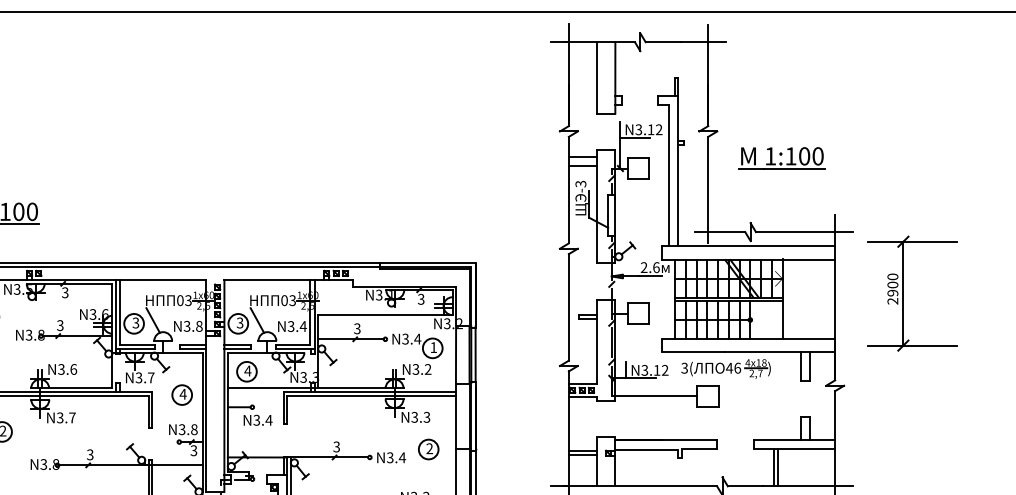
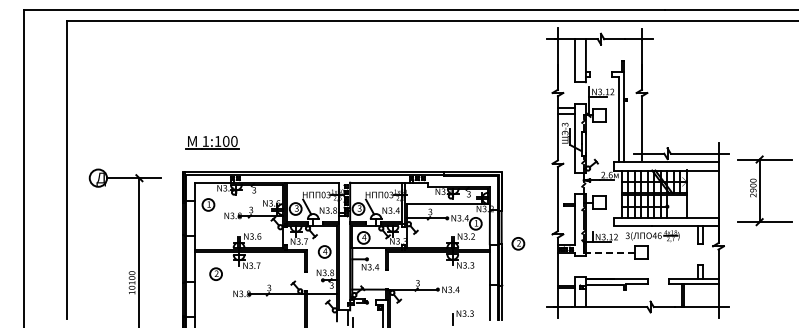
part: (780, 158) -> (685, 109), removed
line: (656, 395) -> (610, 252), solid -> dashed
part: (428, 449) -> (518, 243), moved

